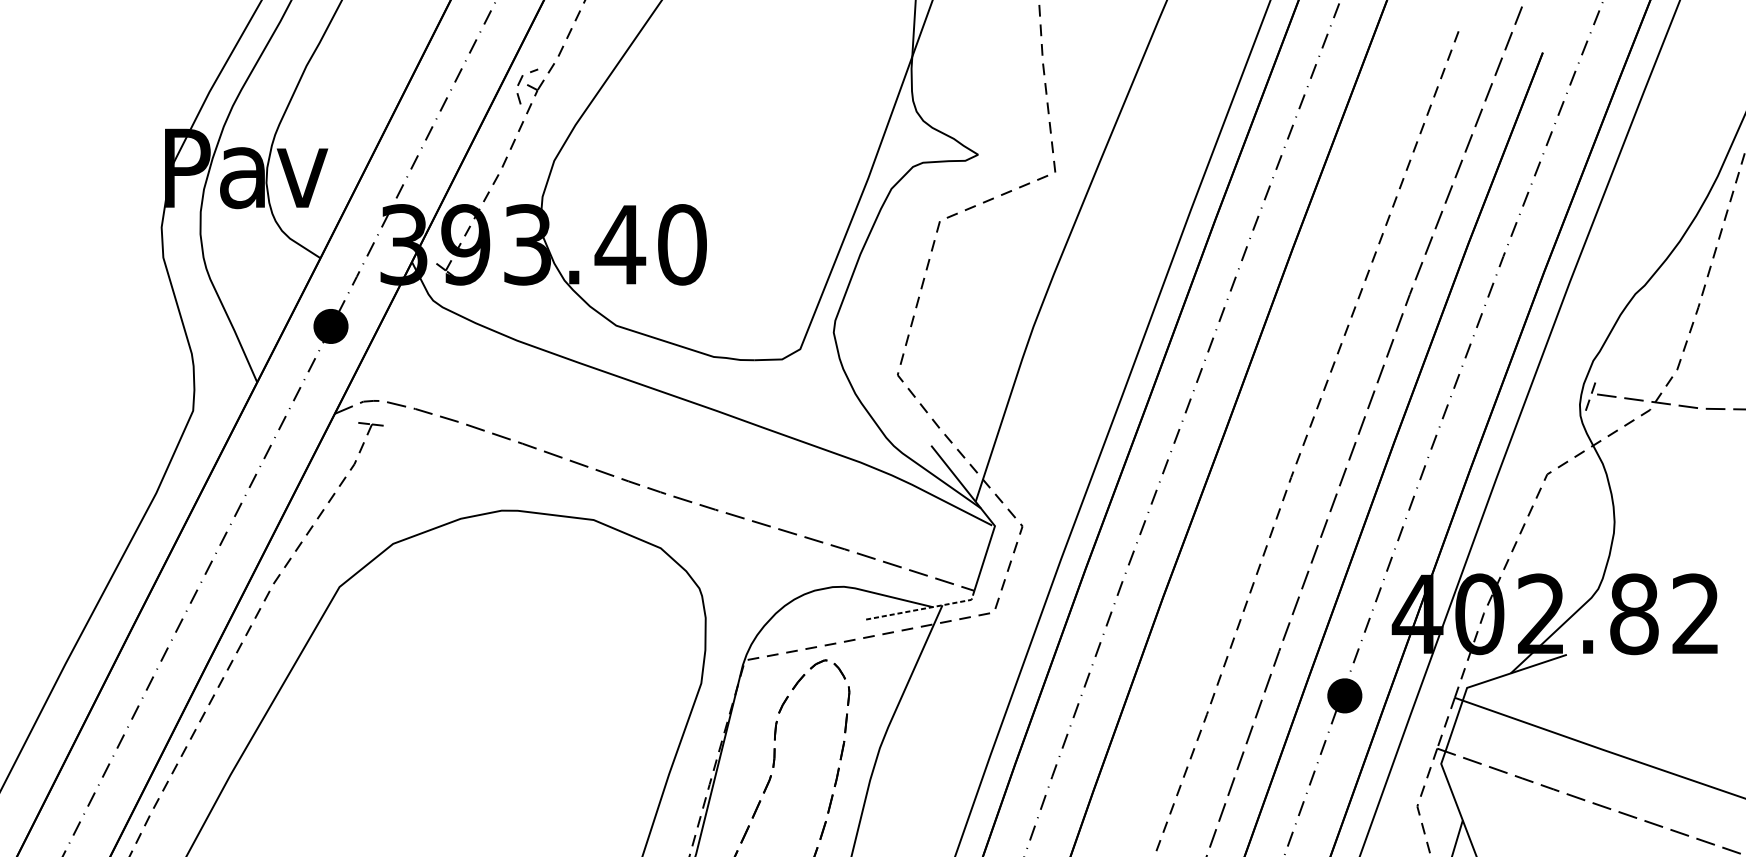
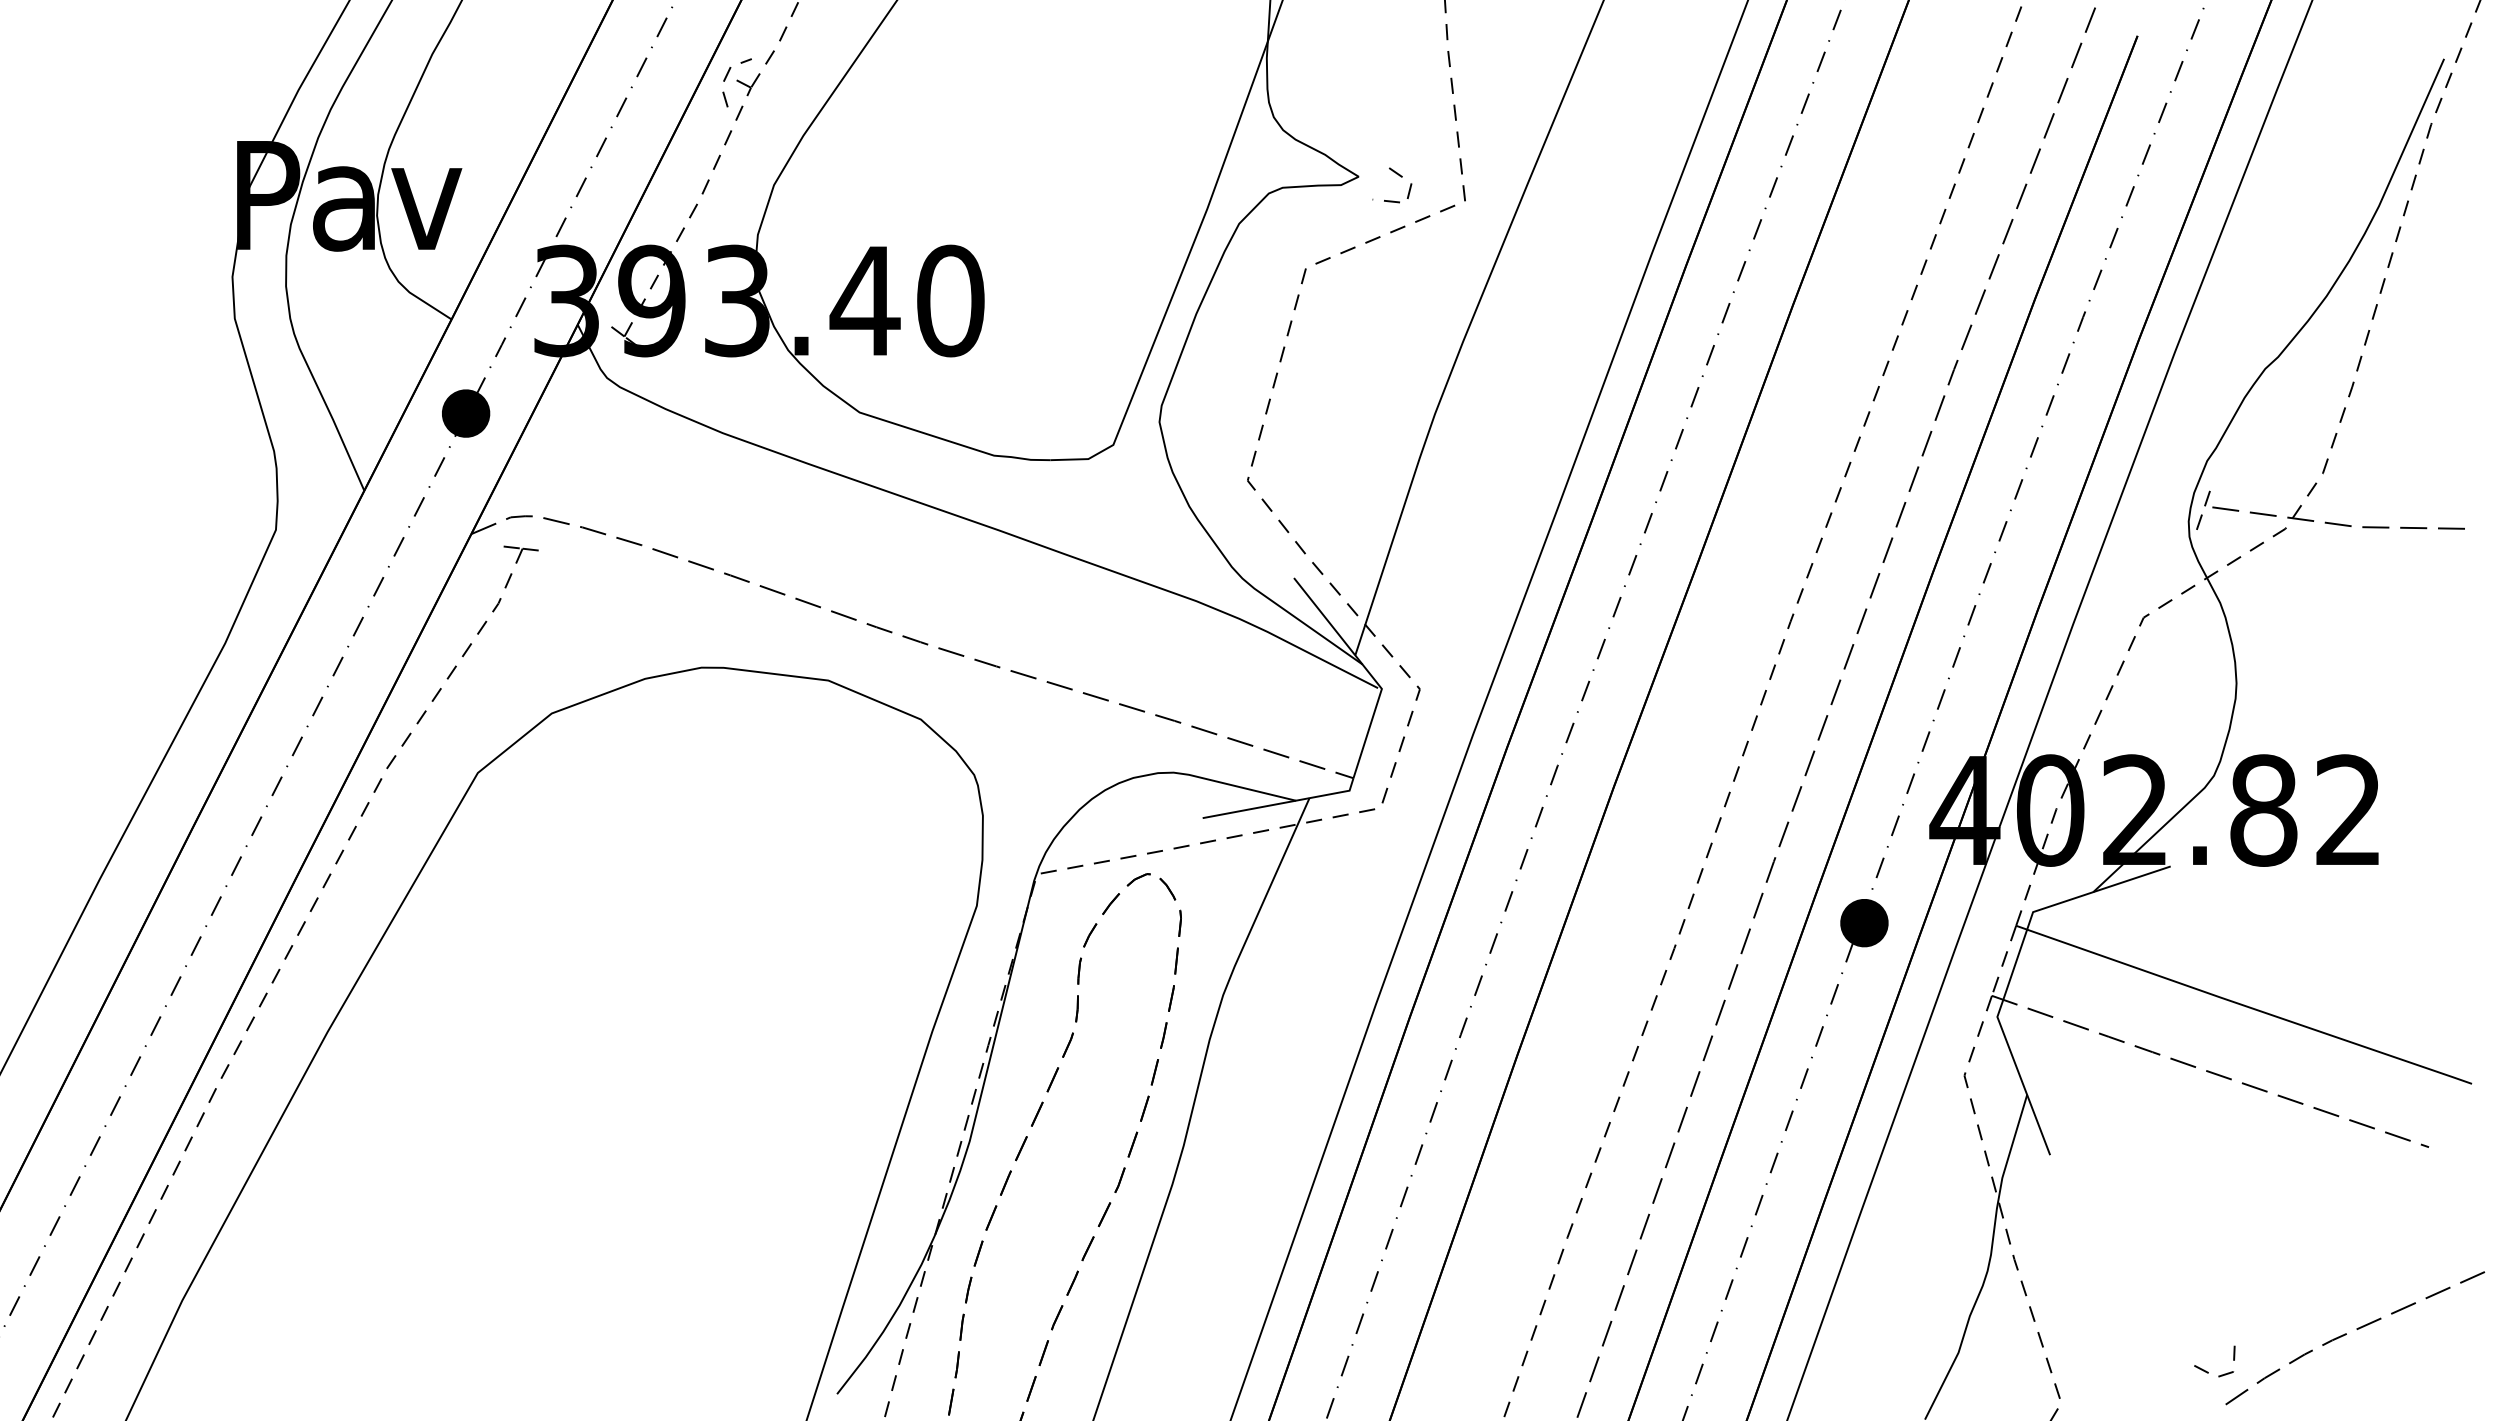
line: (1007, 154) -> (1399, 176), added
line: (923, 609) -> (1283, 803), dashed -> solid

